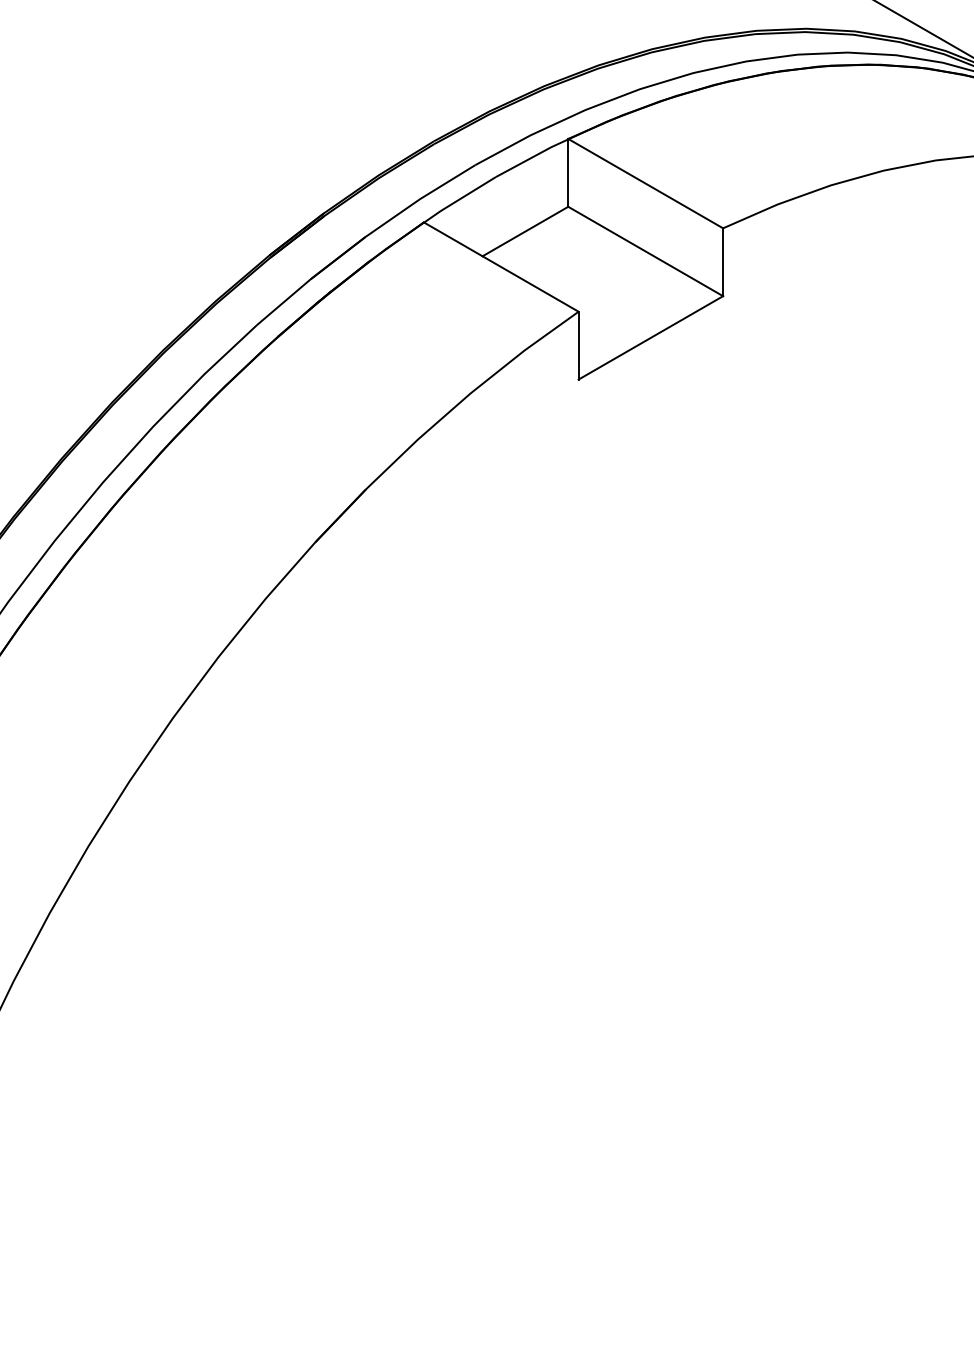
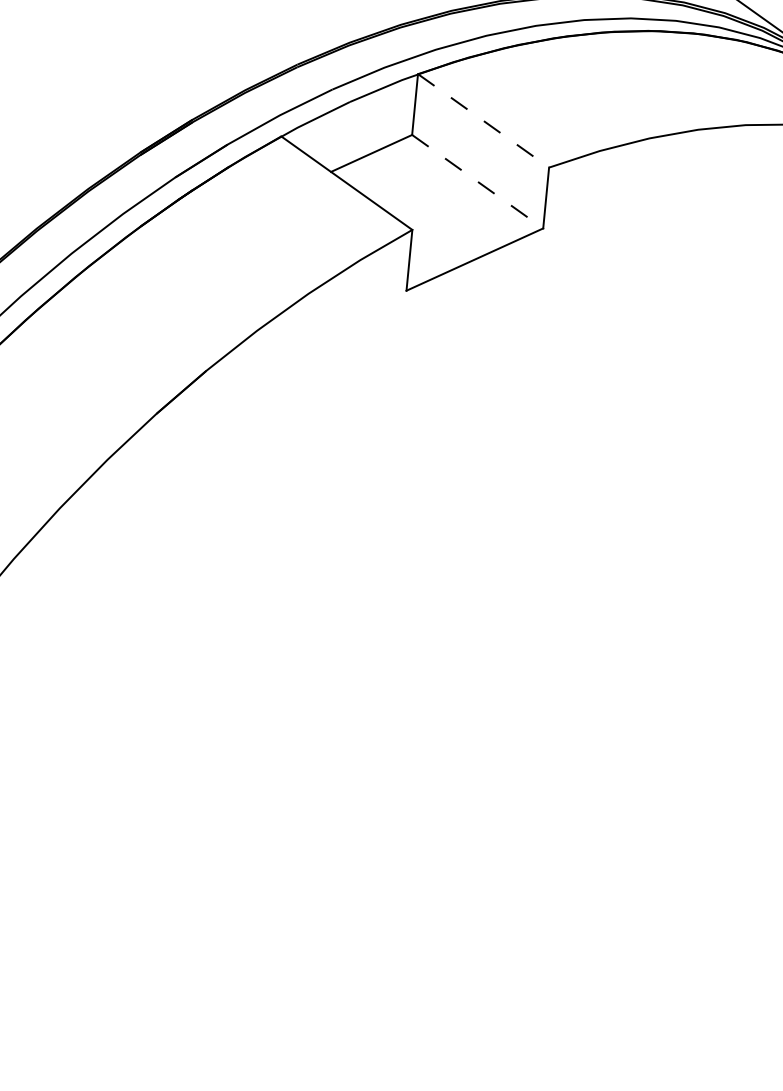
line: (646, 183) -> (484, 120), solid -> dashed
line: (646, 251) -> (478, 181), solid -> dashed

